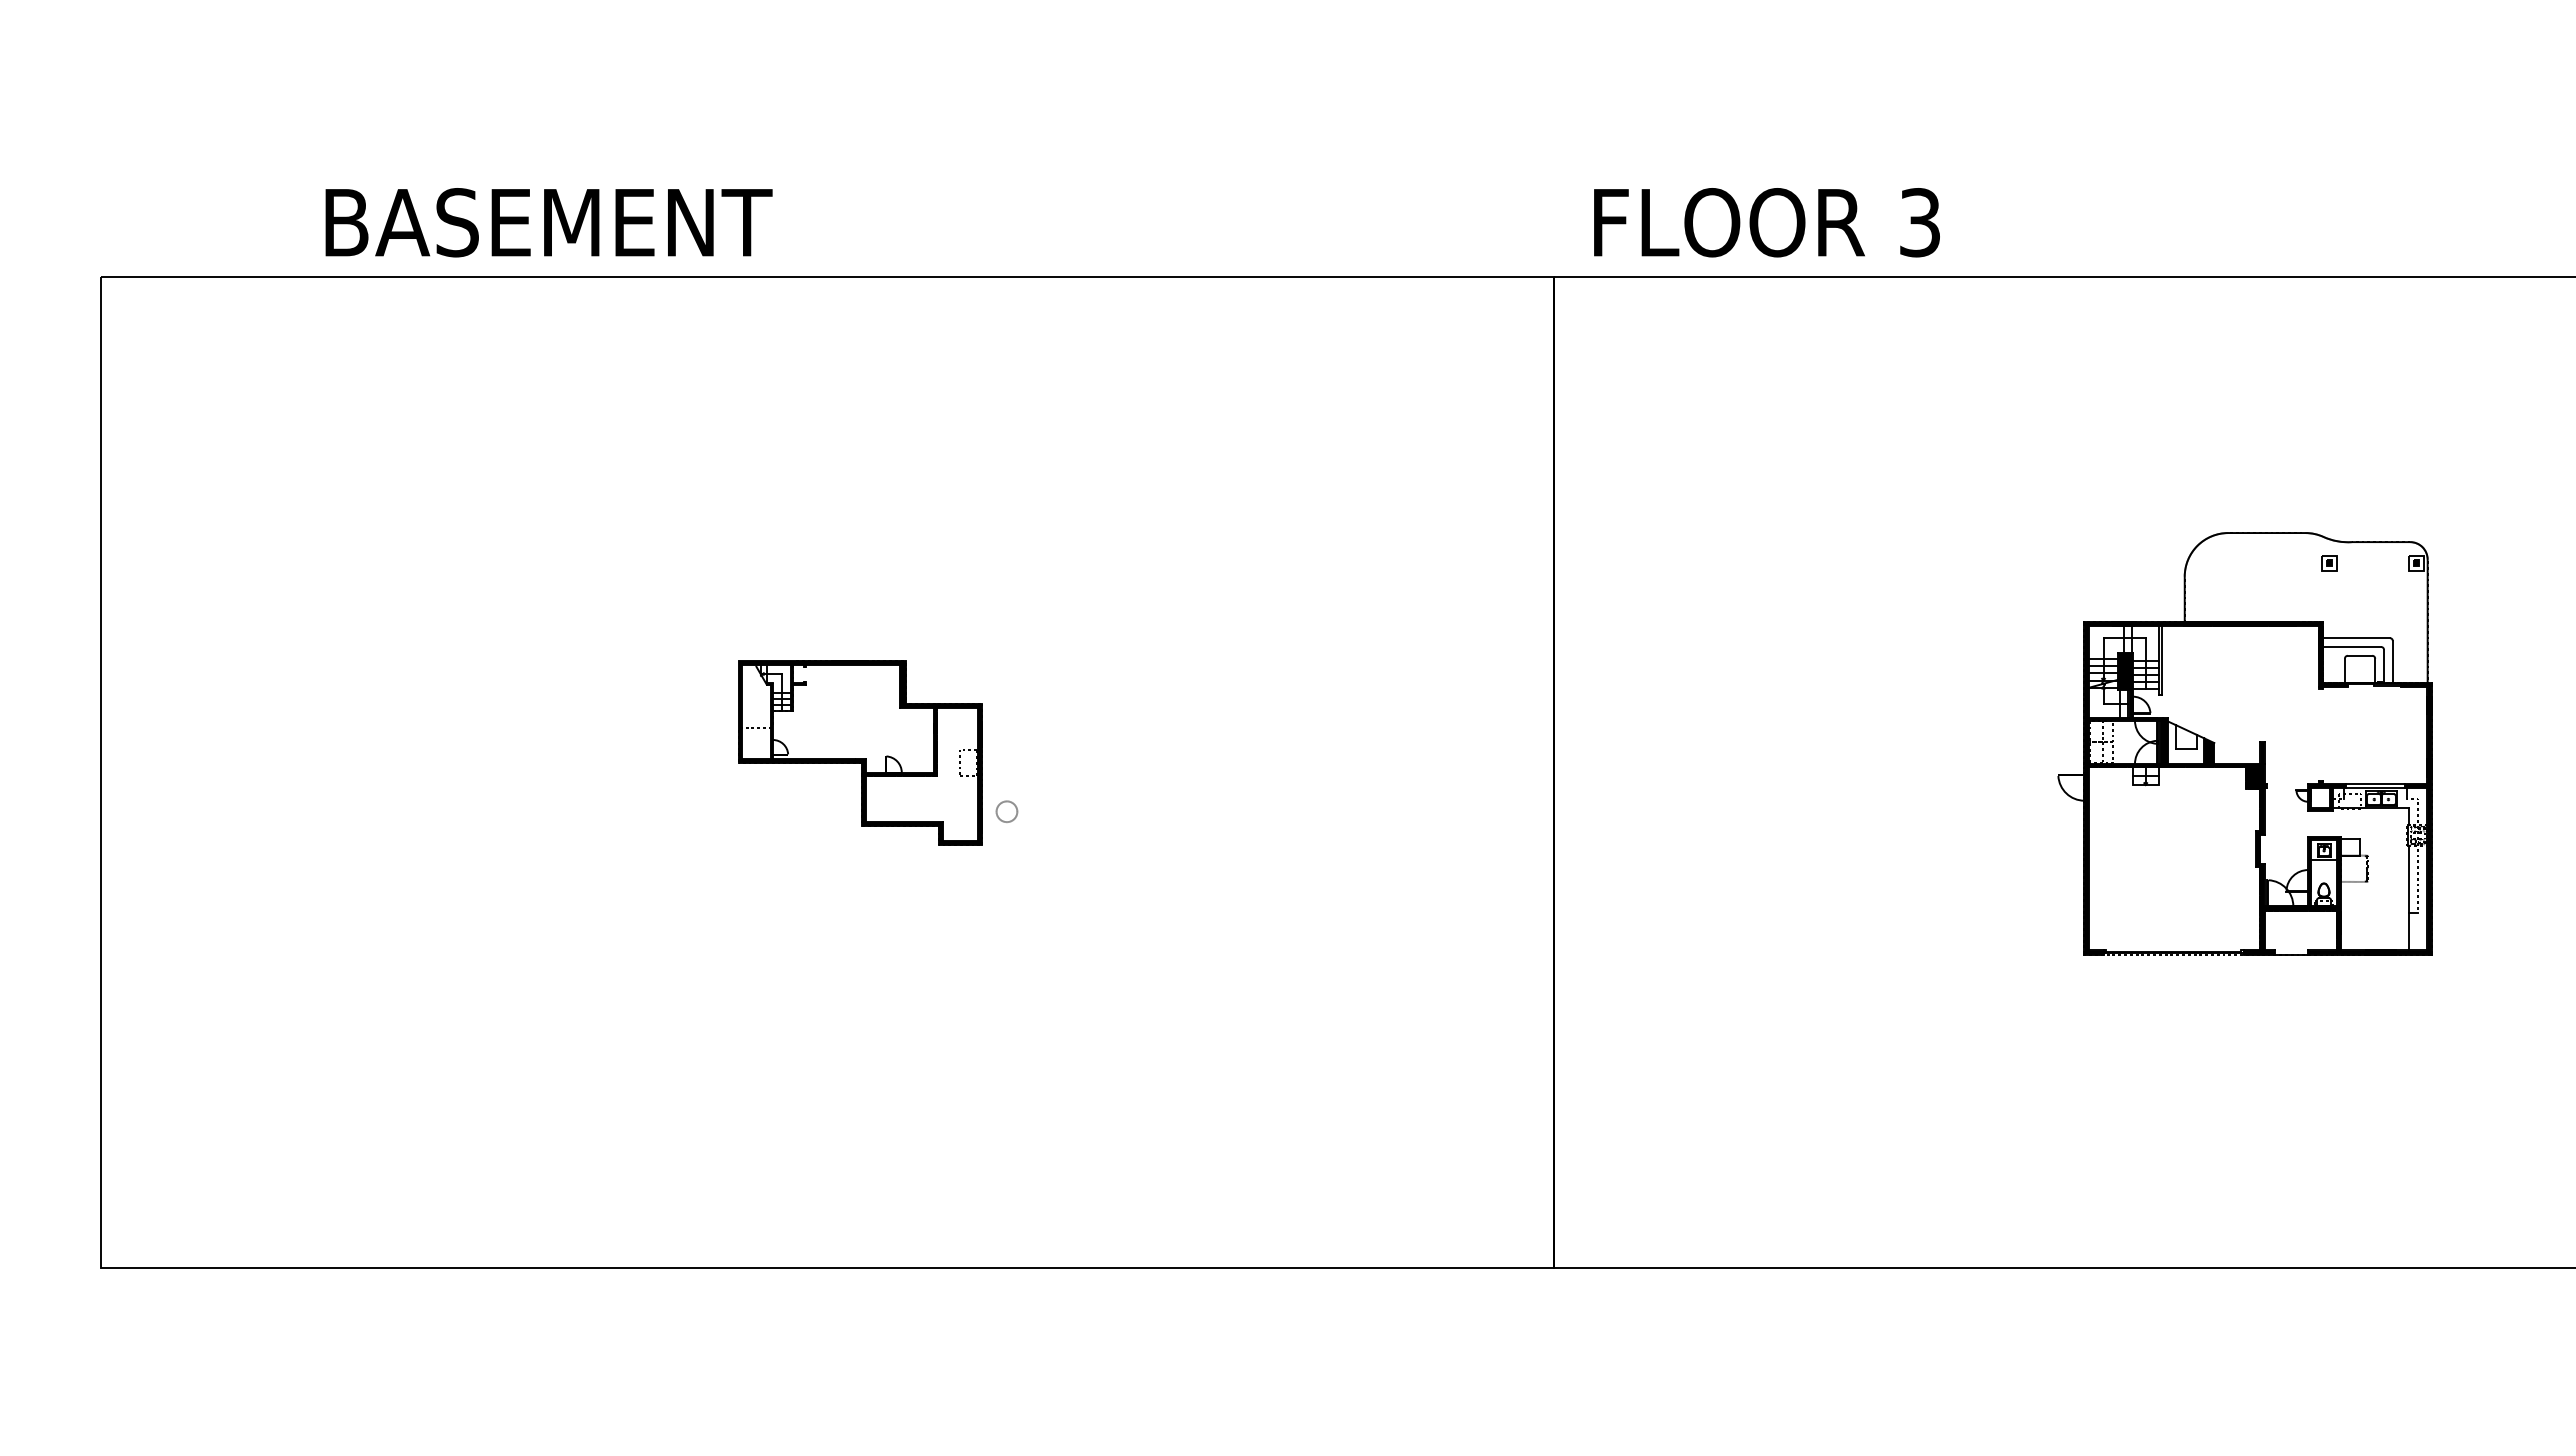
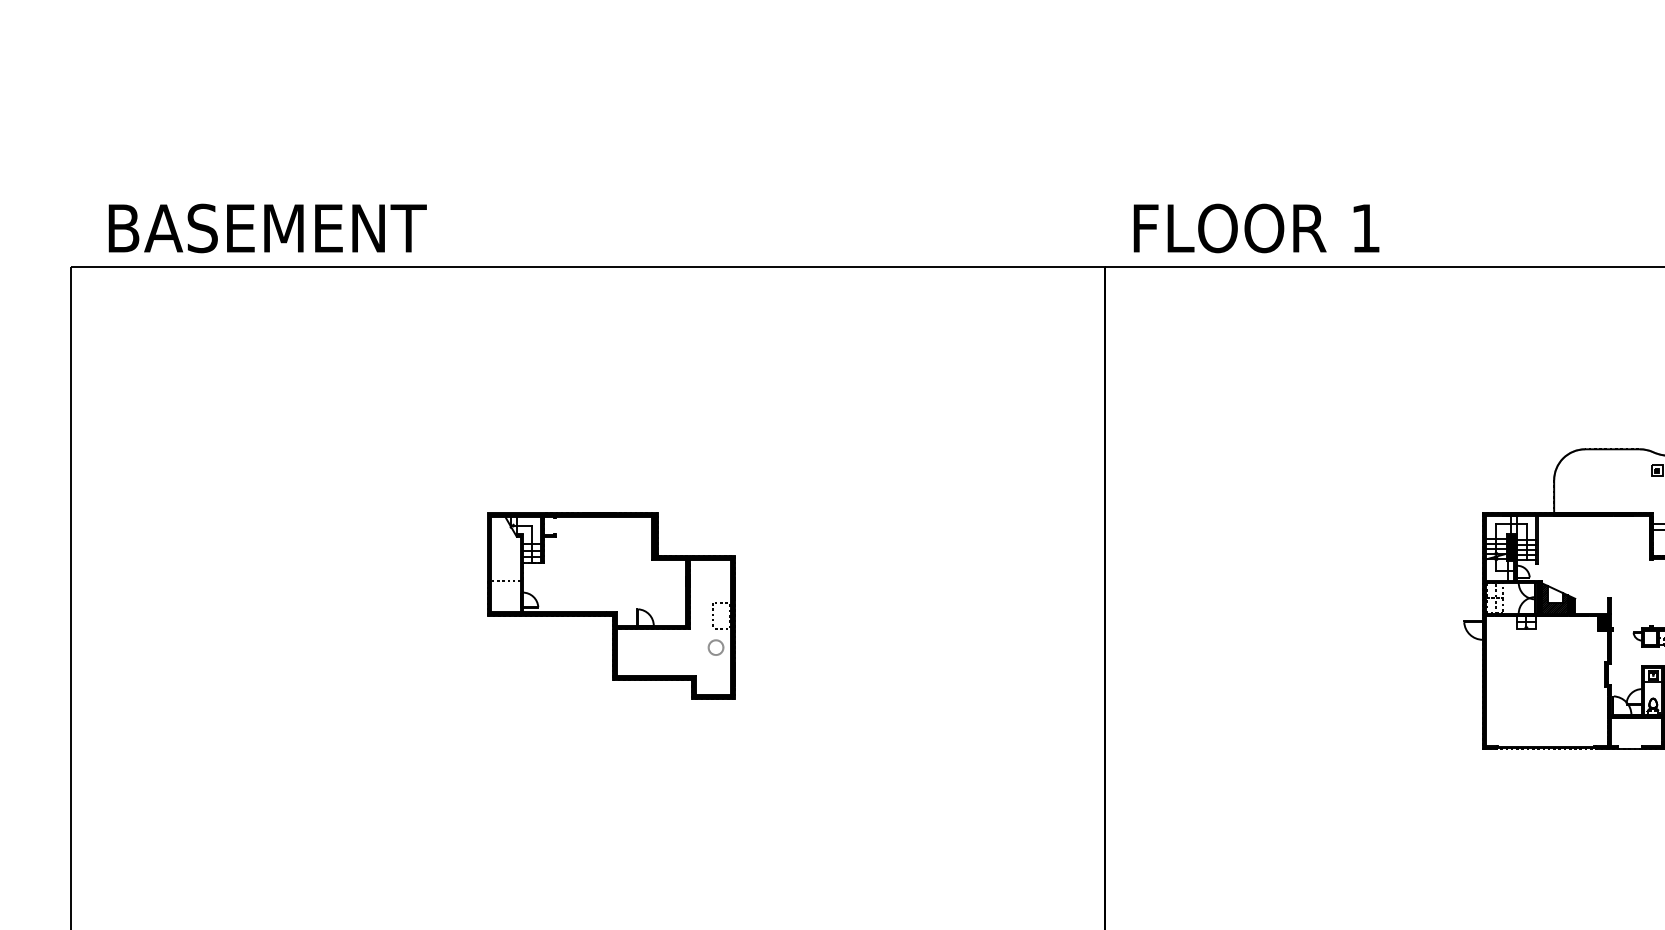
text: (548, 222) -> (267, 228), moved
text: (1919, 222) -> (1365, 228), 3 -> 1
hatch: (2185, 742) -> (1554, 598), added
part: (860, 752) -> (611, 605), size x1.43

